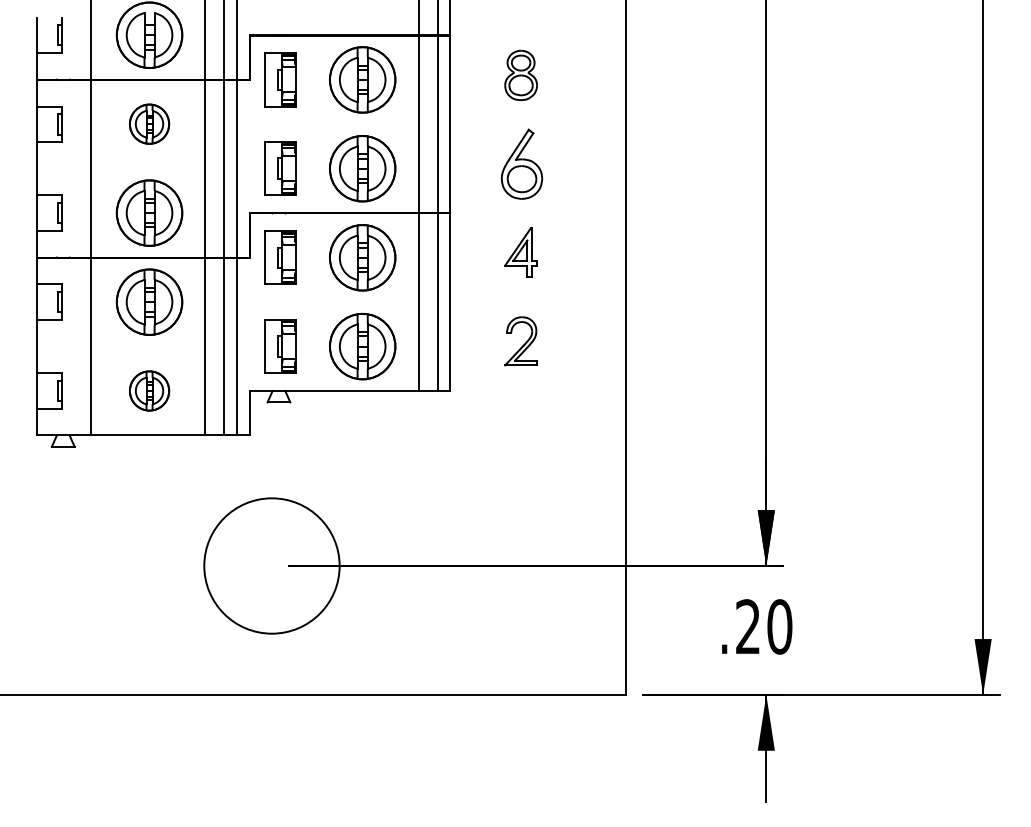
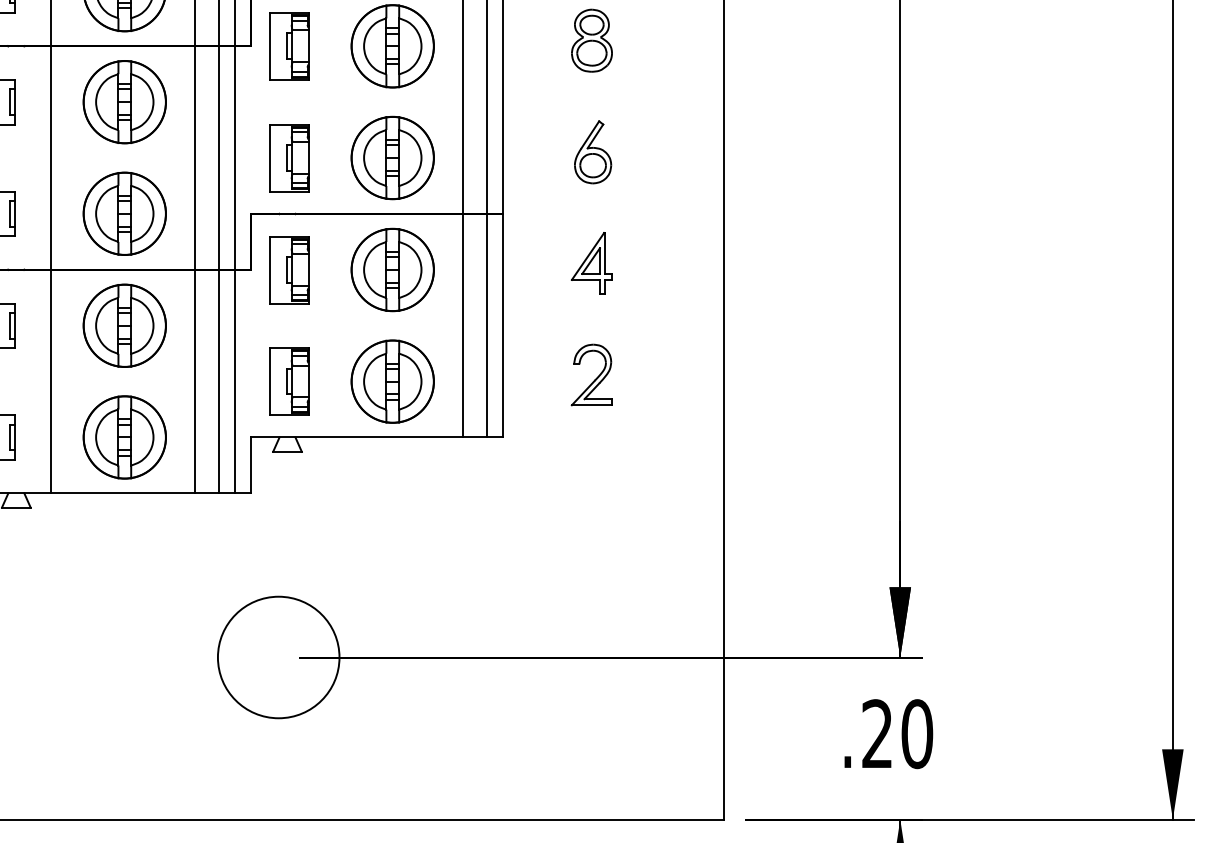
part: (149, 123) -> (124, 101), size x1.67
part: (521, 163) -> (592, 151), size x0.71
part: (149, 390) -> (124, 436), size x1.67
circle: (271, 565) -> (278, 656), size x0.71

